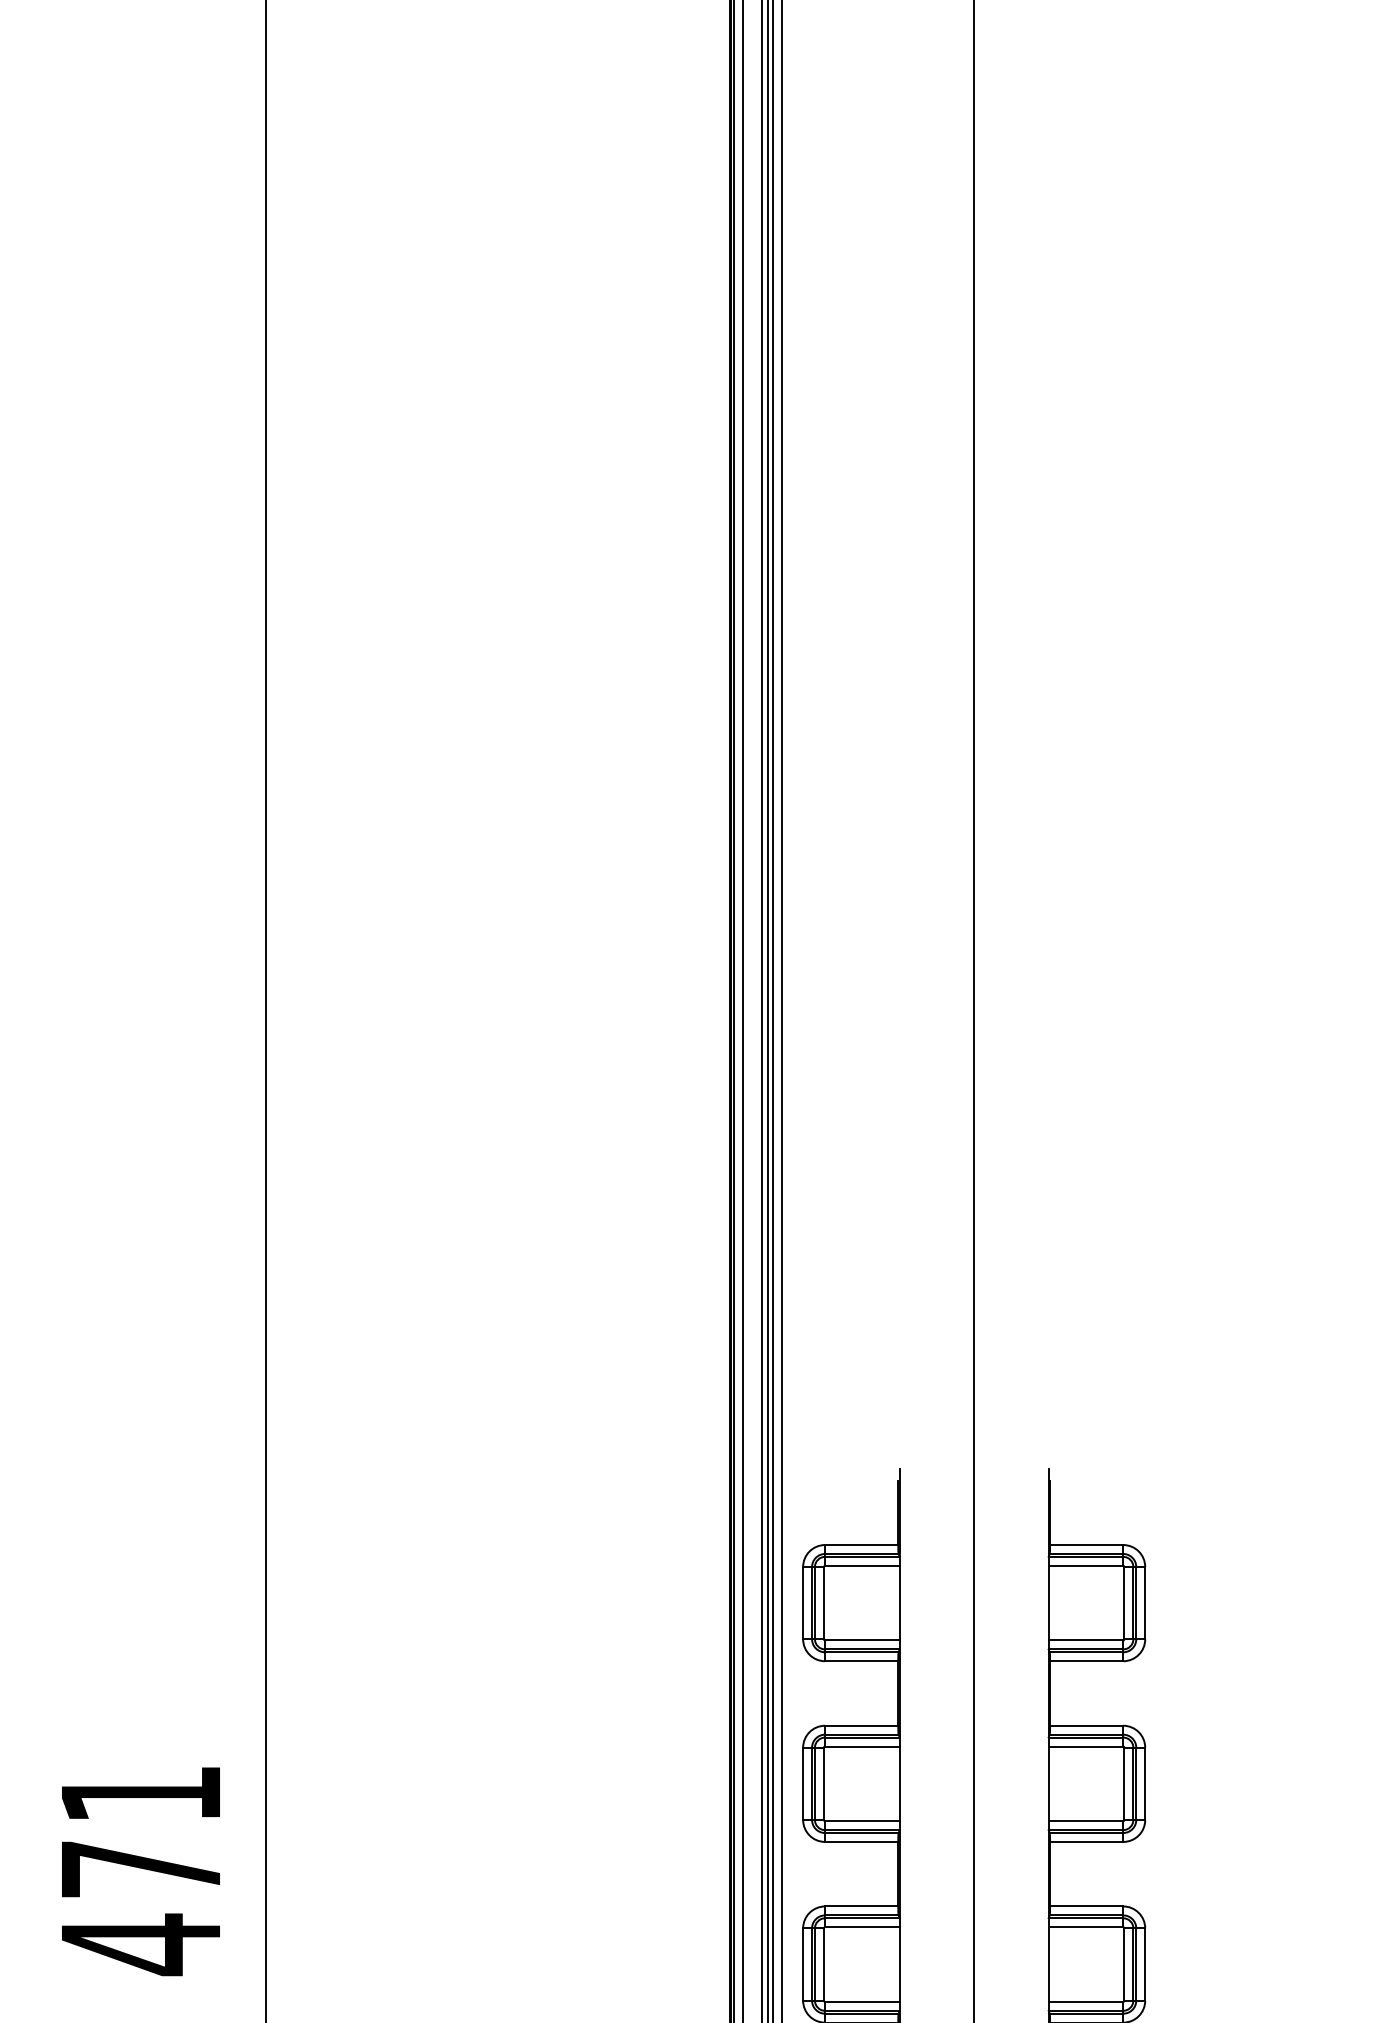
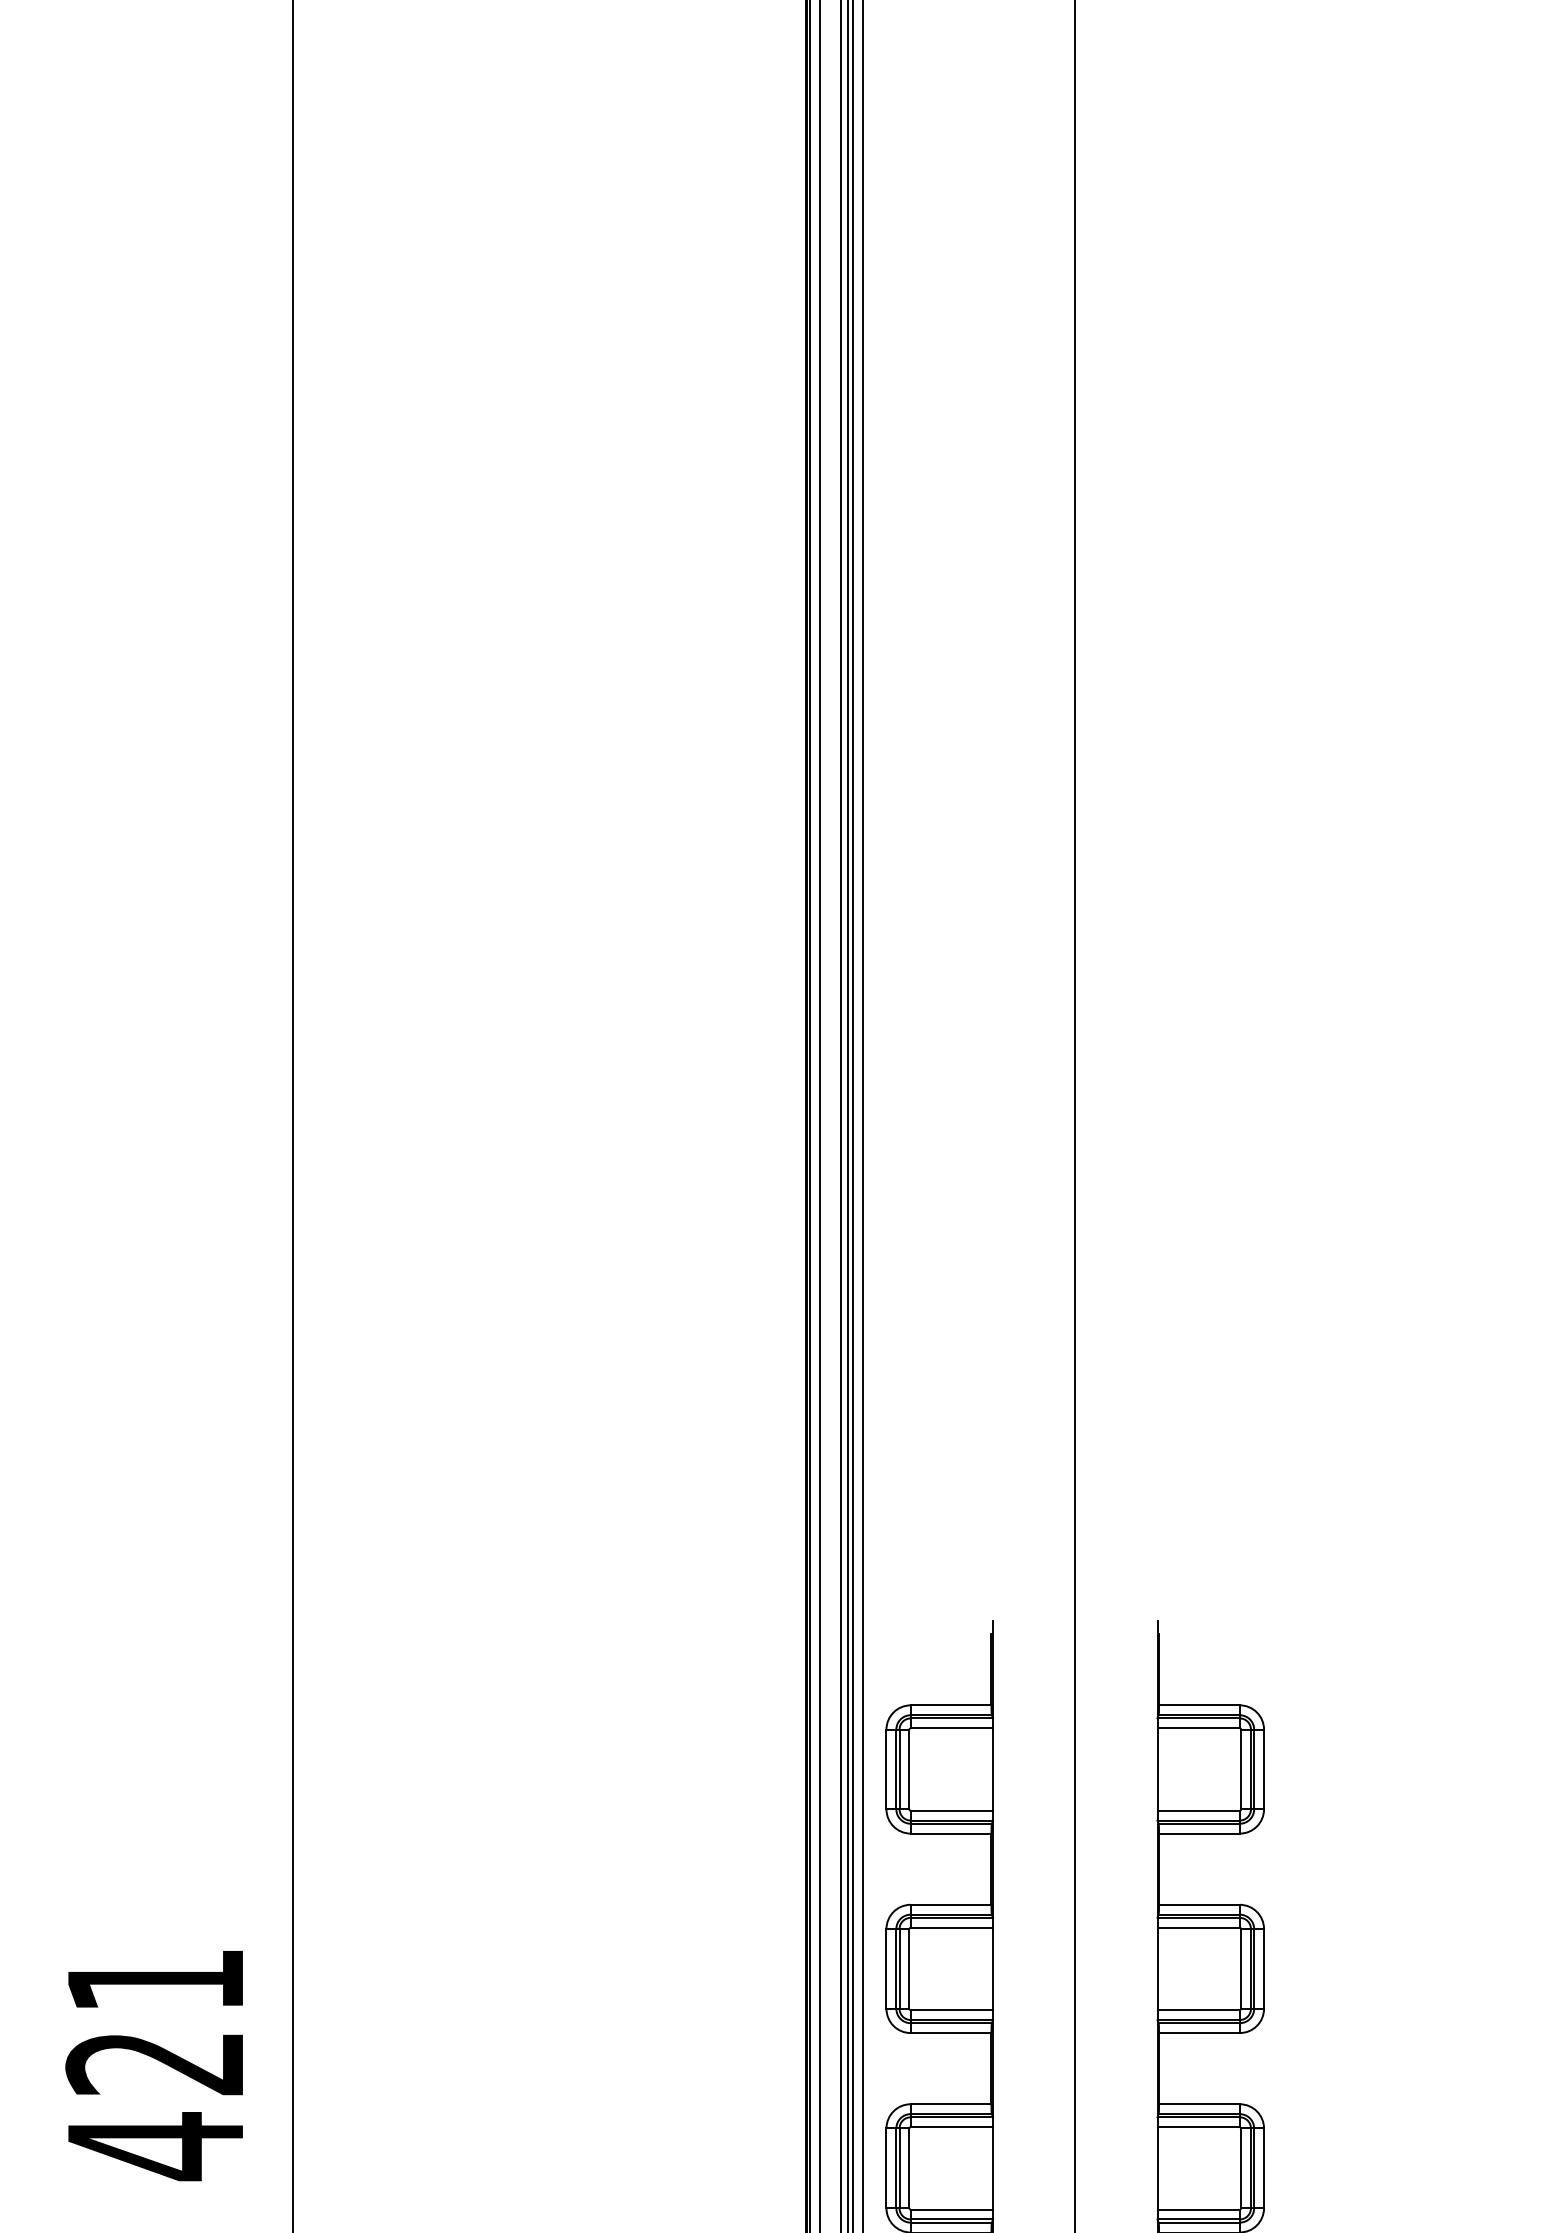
text: (139, 1869) -> (154, 2063), 471 -> 421

